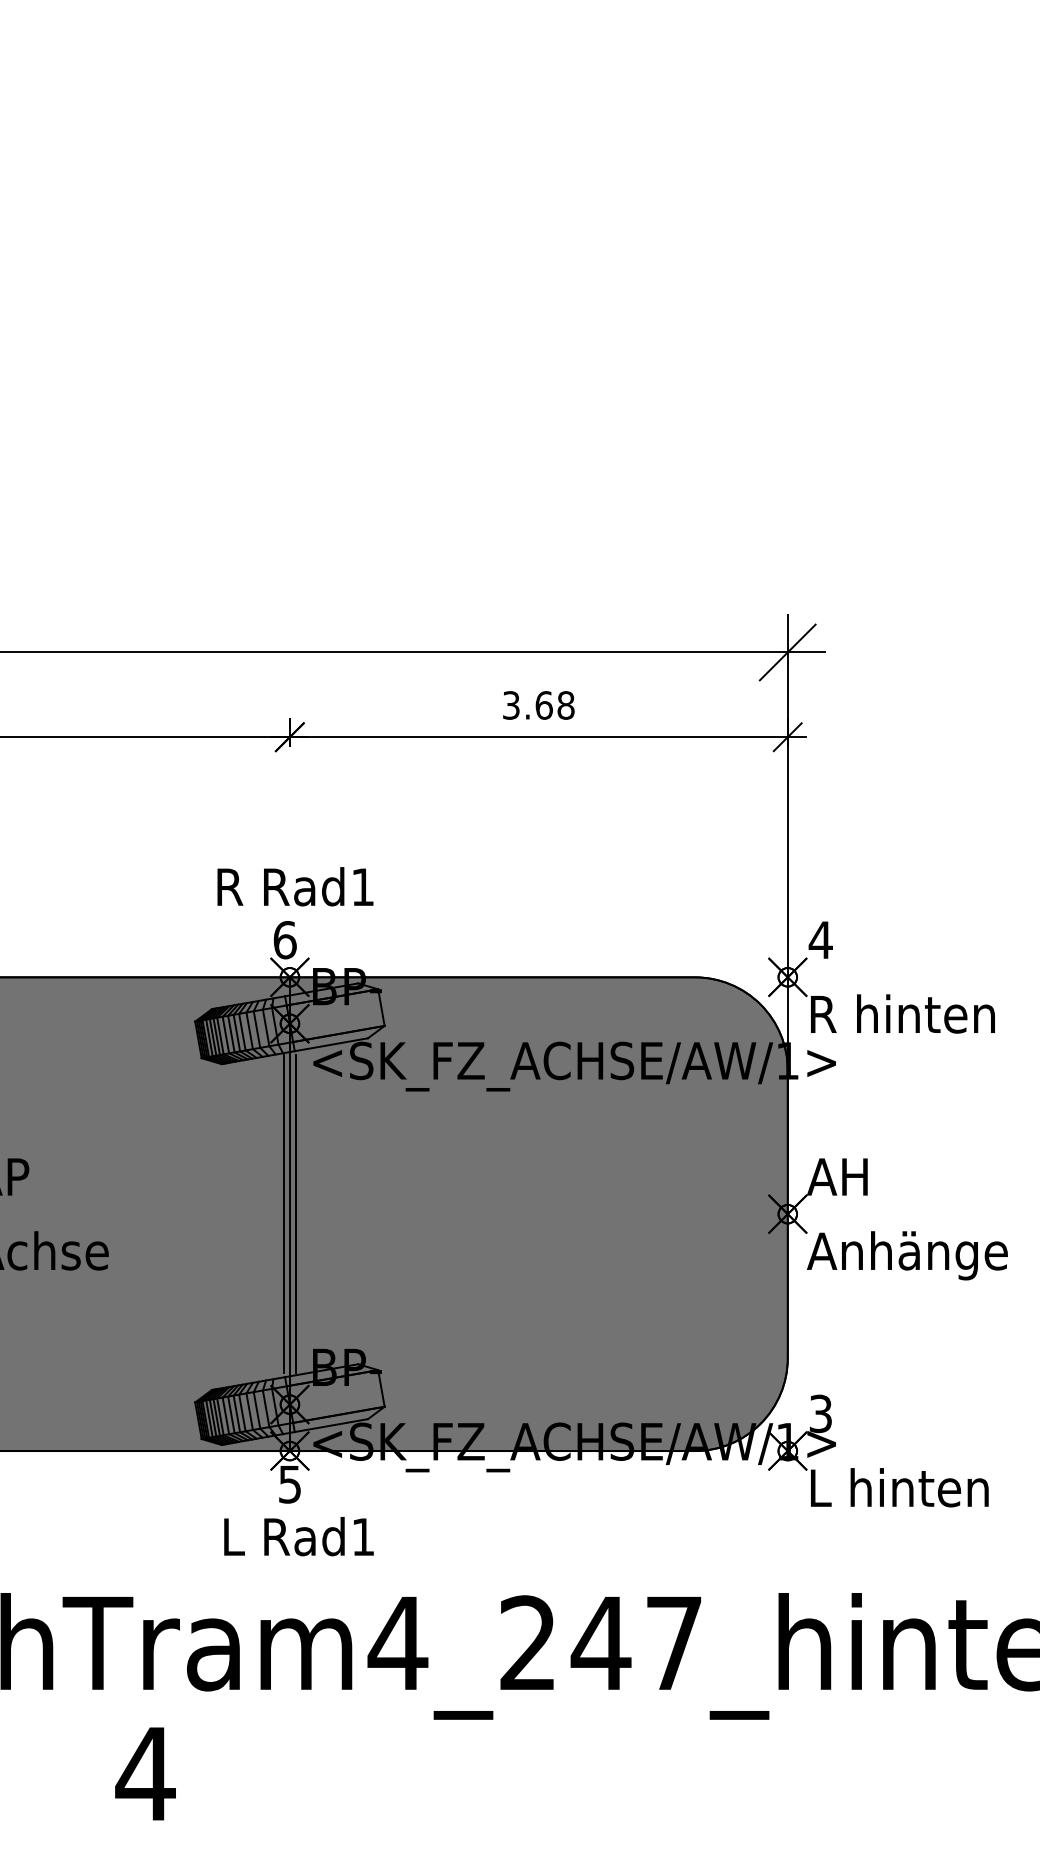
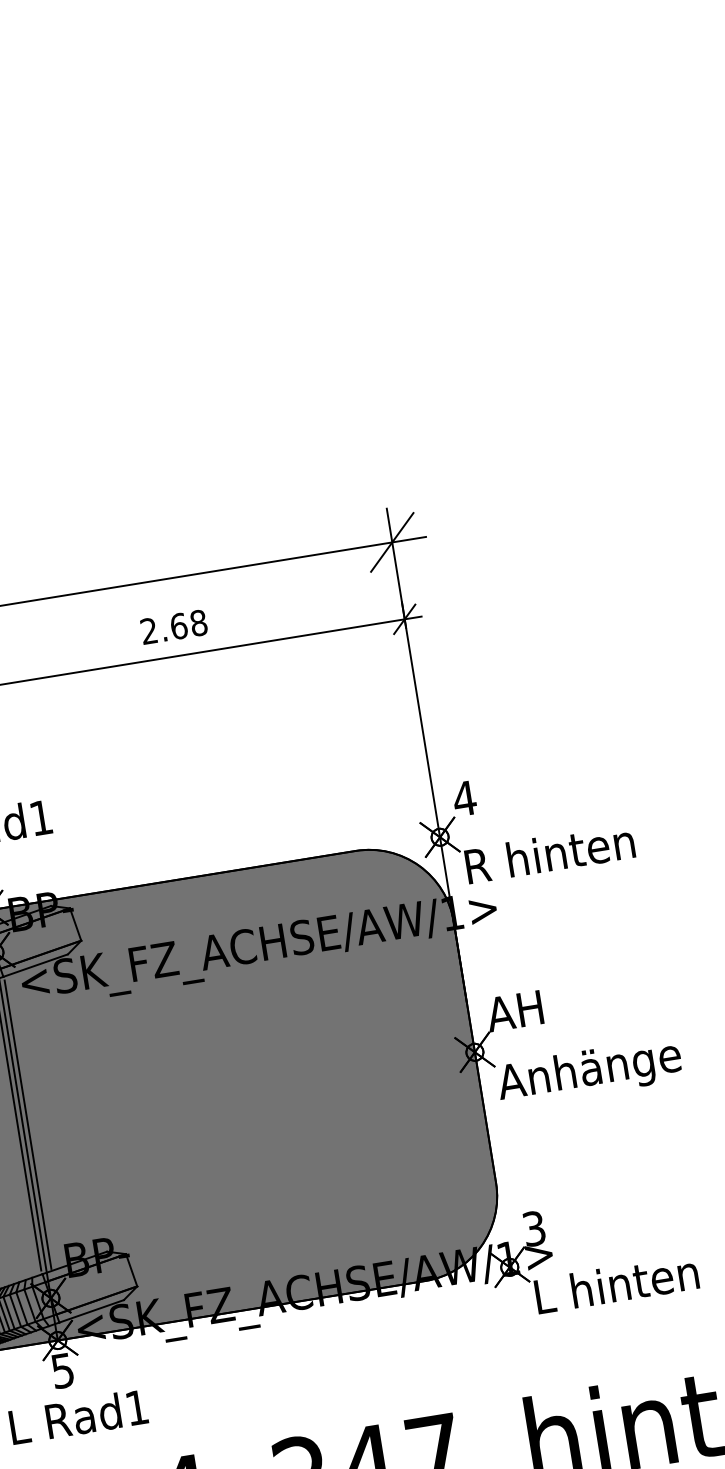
text: (511, 705) -> (149, 631), 3.68 -> 2.68

